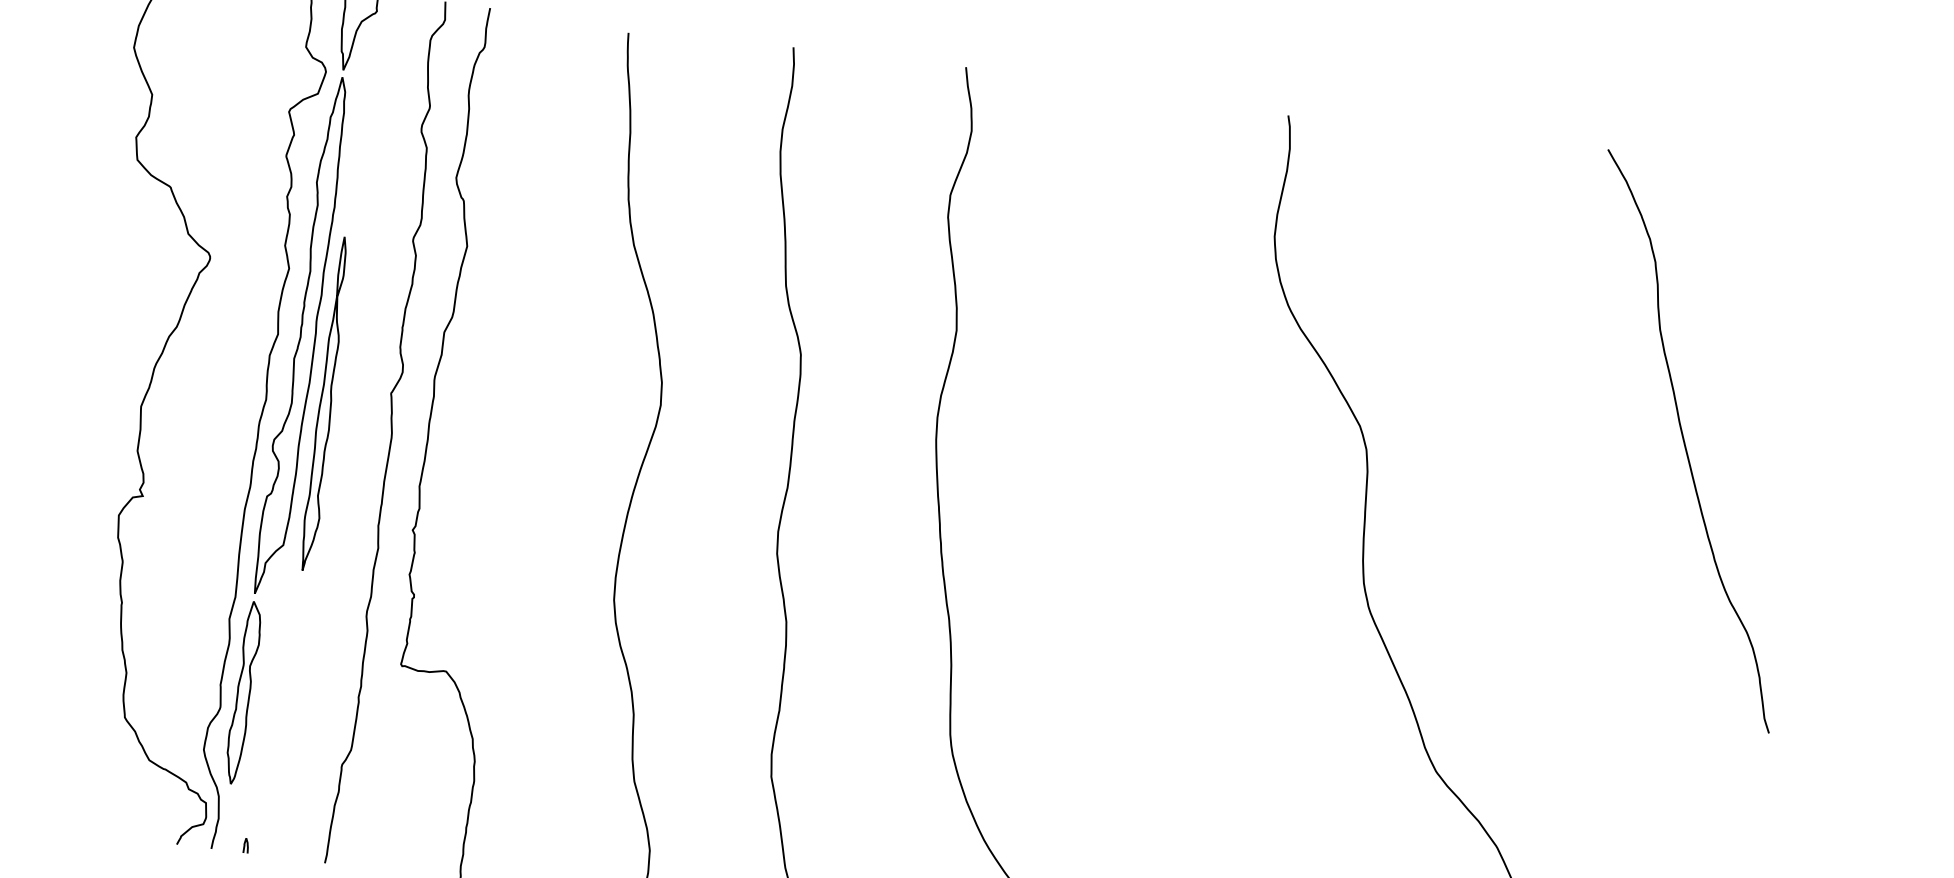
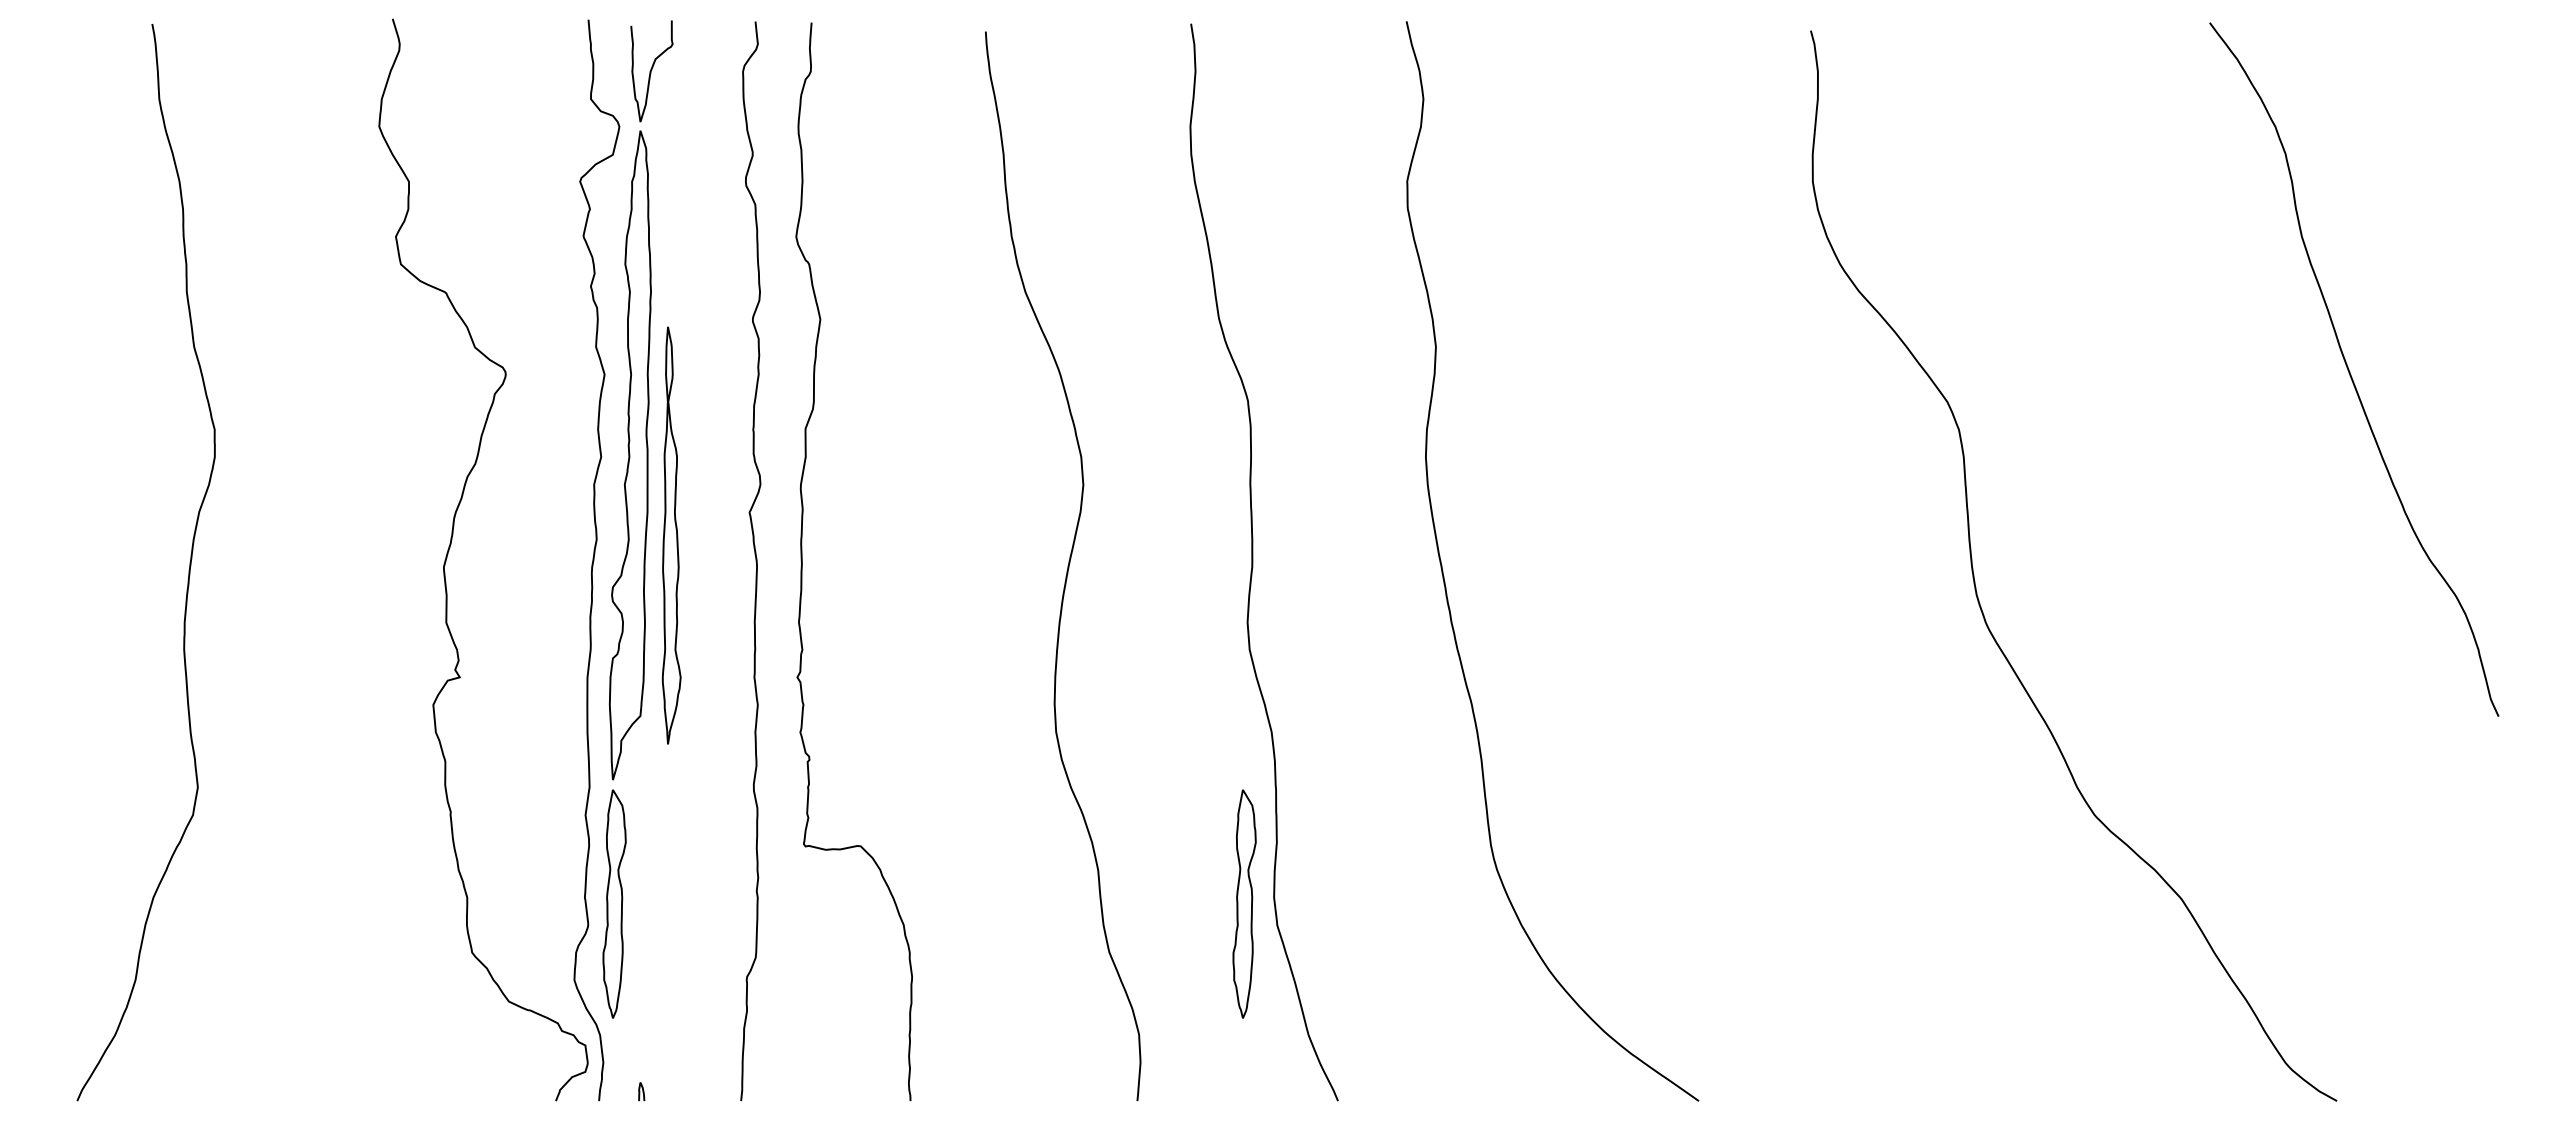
part: (747, 756) -> (1244, 903), added

